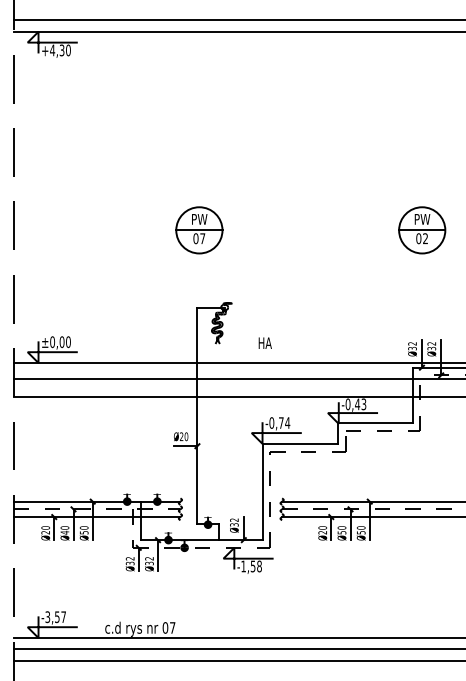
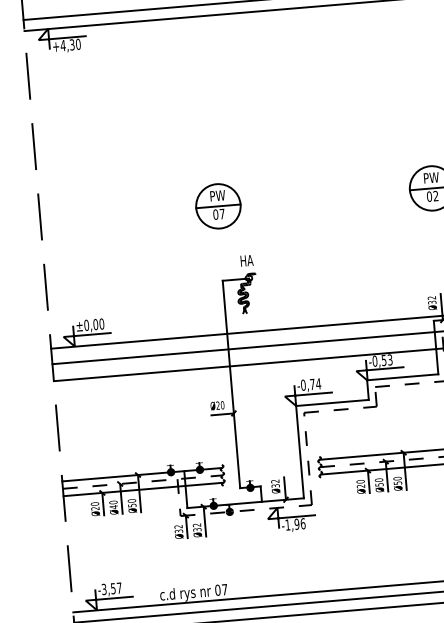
text: (264, 342) -> (246, 260), moved
text: (357, 404) -> (384, 360), -0,43 -> -0,53
text: (255, 566) -> (299, 524), -1,58 -> -1,96

